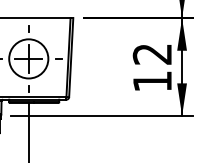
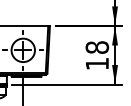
text: (152, 54) -> (97, 47), 12 -> 18

